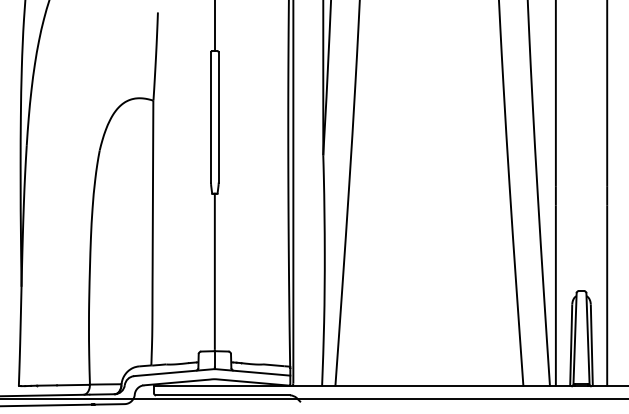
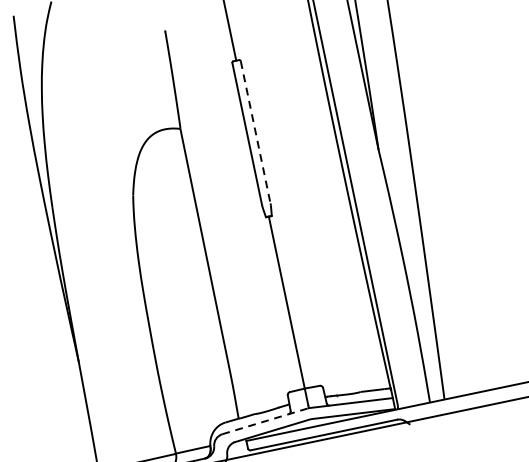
line: (218, 117) -> (255, 132), solid -> dashed
line: (174, 372) -> (265, 421), solid -> dashed

